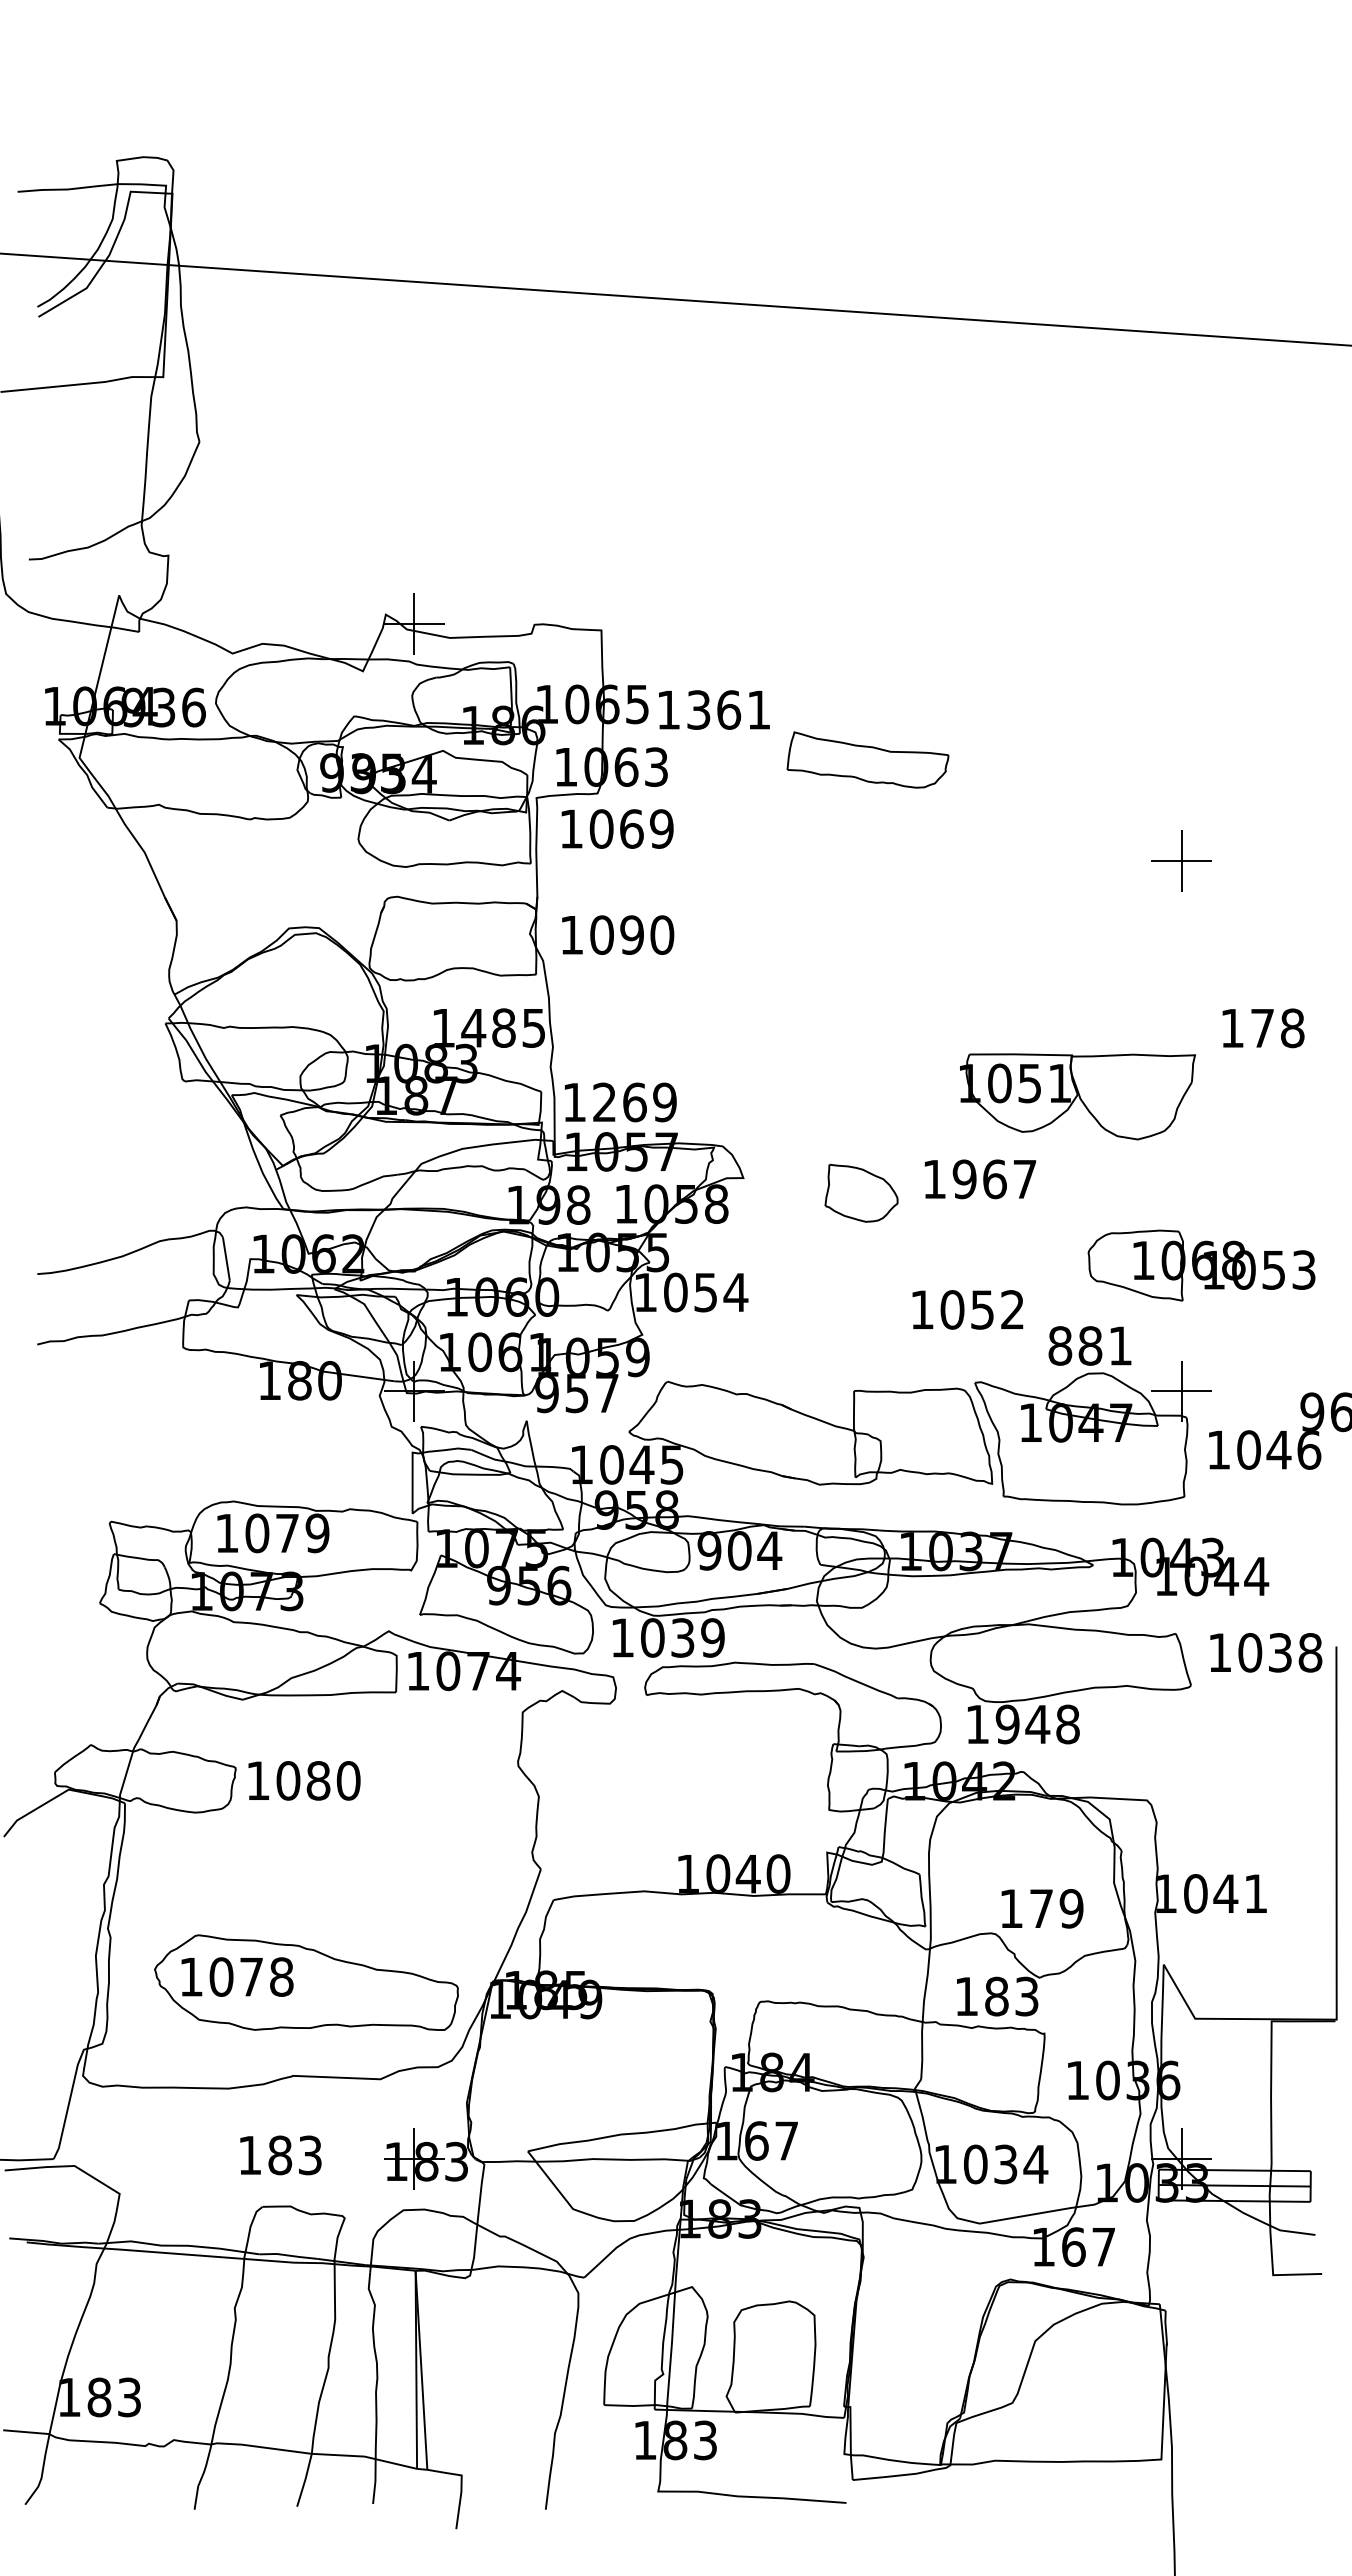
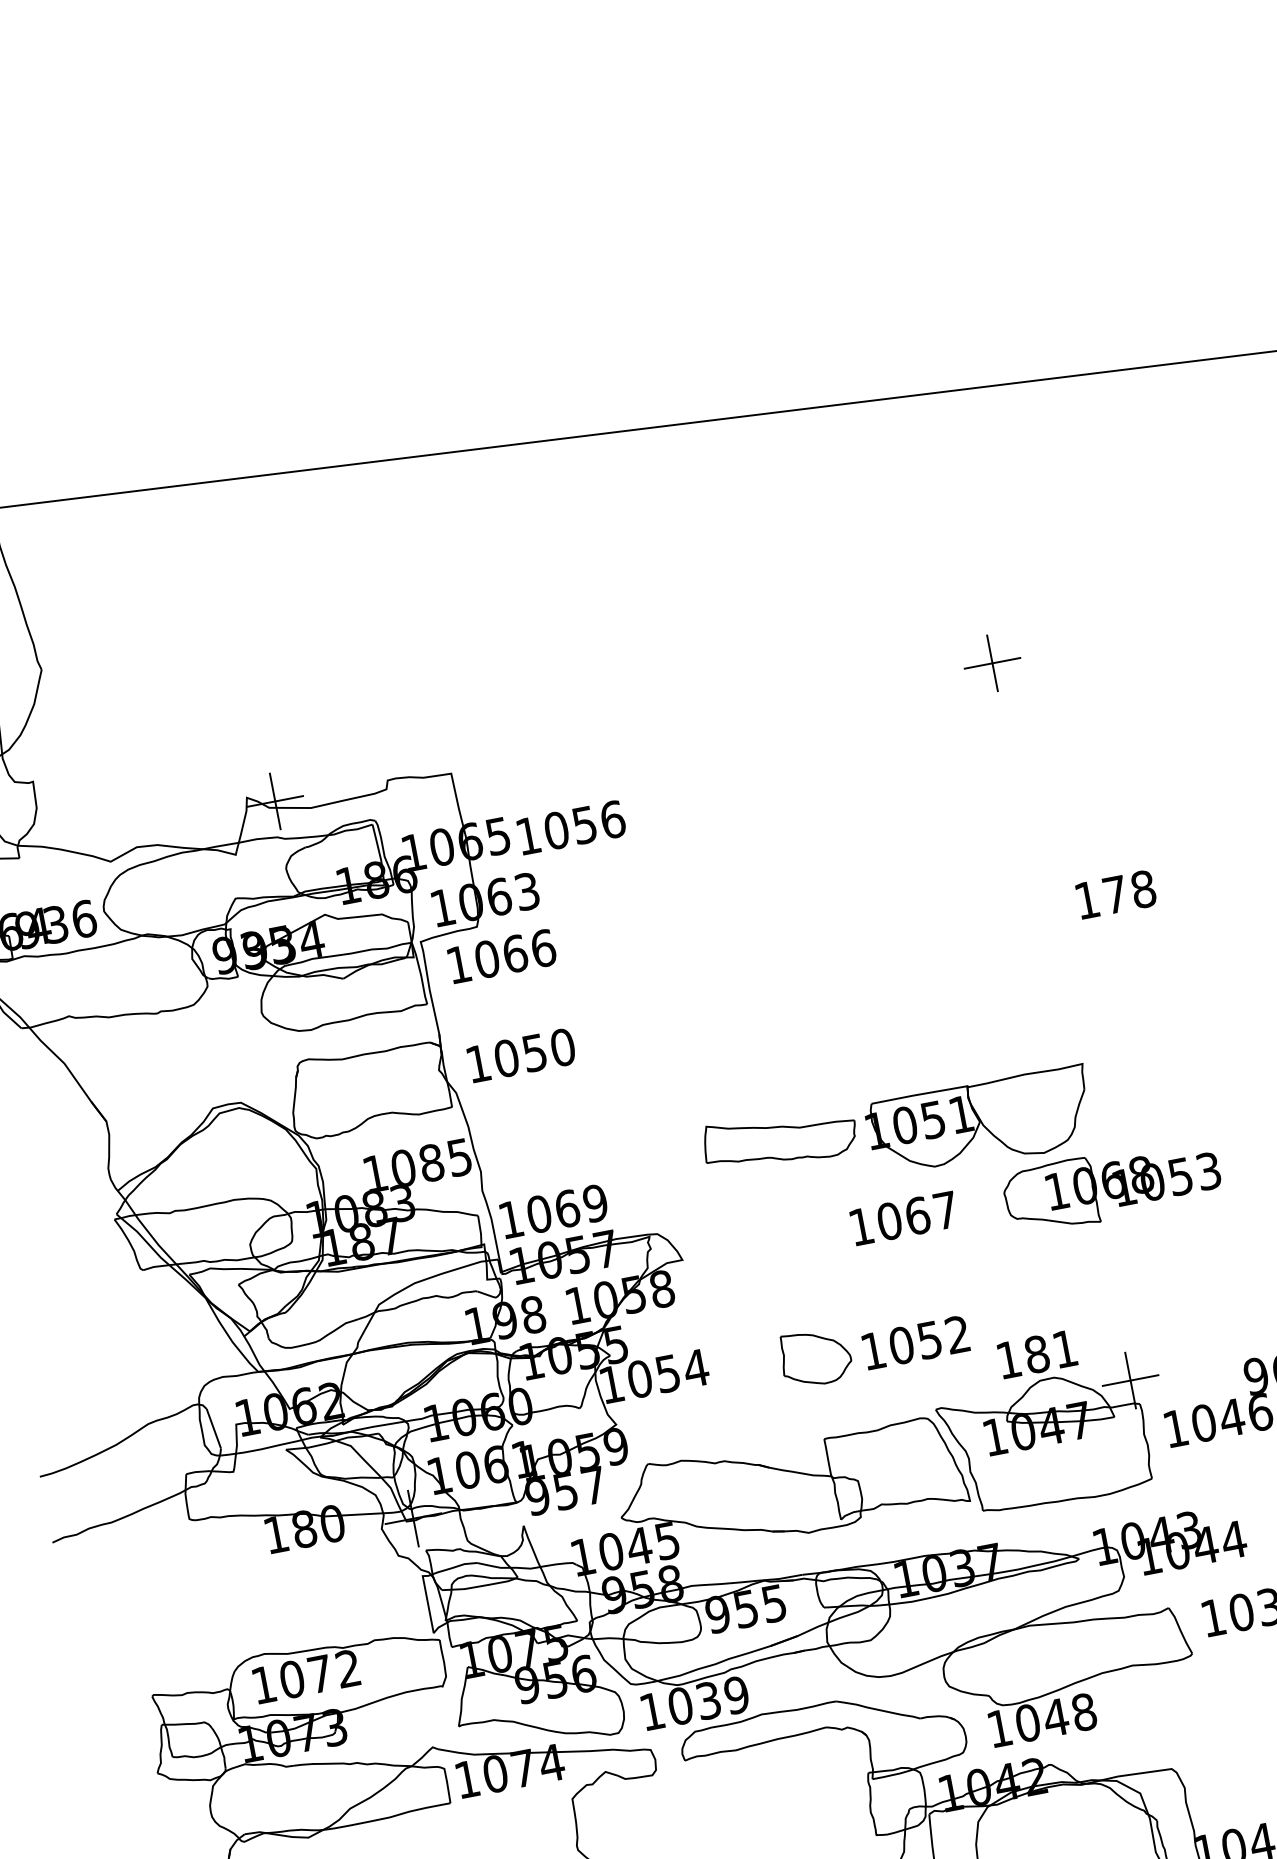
text: (729, 709) -> (585, 824), 1361 -> 1056
part: (867, 759) -> (779, 1138), moved
text: (661, 828) -> (543, 948), 1069 -> 1066
part: (1181, 860) -> (992, 662), moved
text: (631, 934) -> (534, 1052), 1090 -> 1050
text: (473, 1027) -> (403, 1167), 1485 -> 1085
text: (1263, 1028) -> (1116, 894), moved
text: (604, 1102) -> (539, 1214), 1269 -> 1069
text: (964, 1179) -> (889, 1221), 1967 -> 1067
part: (861, 1192) -> (815, 1356), moved
part: (1201, 1265) -> (1112, 1185), moved
text: (1060, 1345) -> (1008, 1359), 881 -> 181
text: (317, 1533) -> (348, 1668), 1079 -> 1072
text: (754, 1550) -> (759, 1606), 904 -> 955
text: (1007, 1724) -> (1027, 1723), 1948 -> 1048

